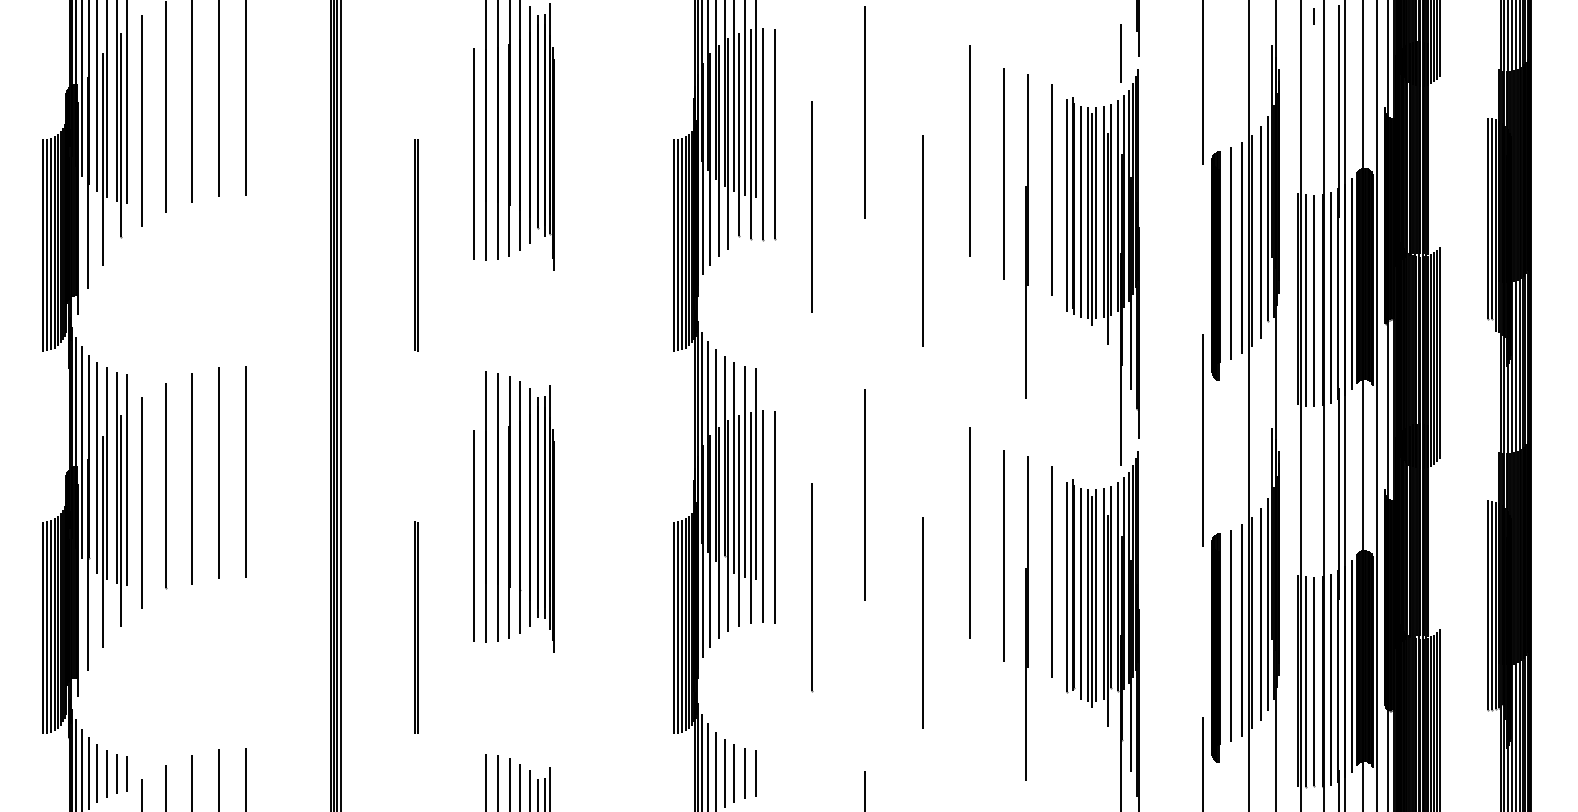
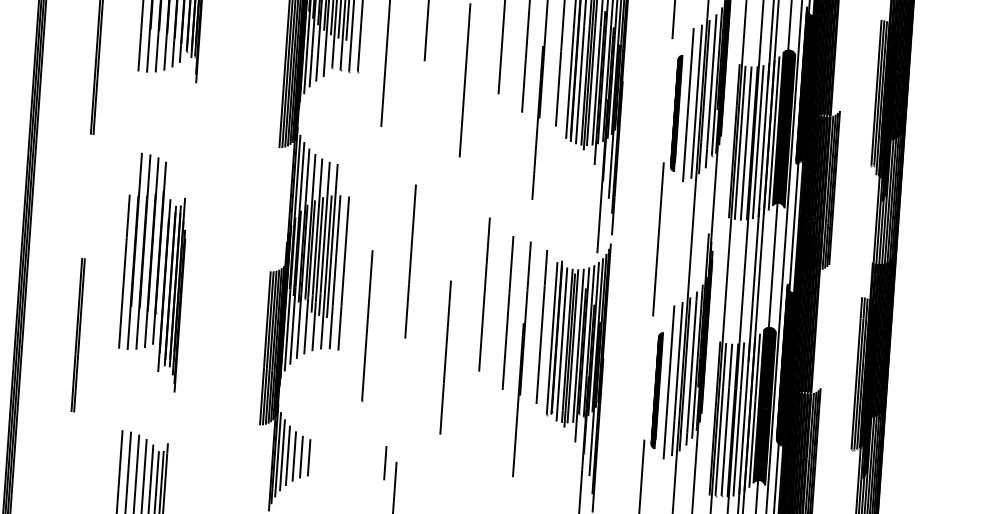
part: (1215, 265) -> (676, 112), size x0.7
part: (541, 518) -> (172, 294), moved
part: (1215, 647) -> (656, 390), size x0.7
line: (755, 773) -> (384, 462), moved

